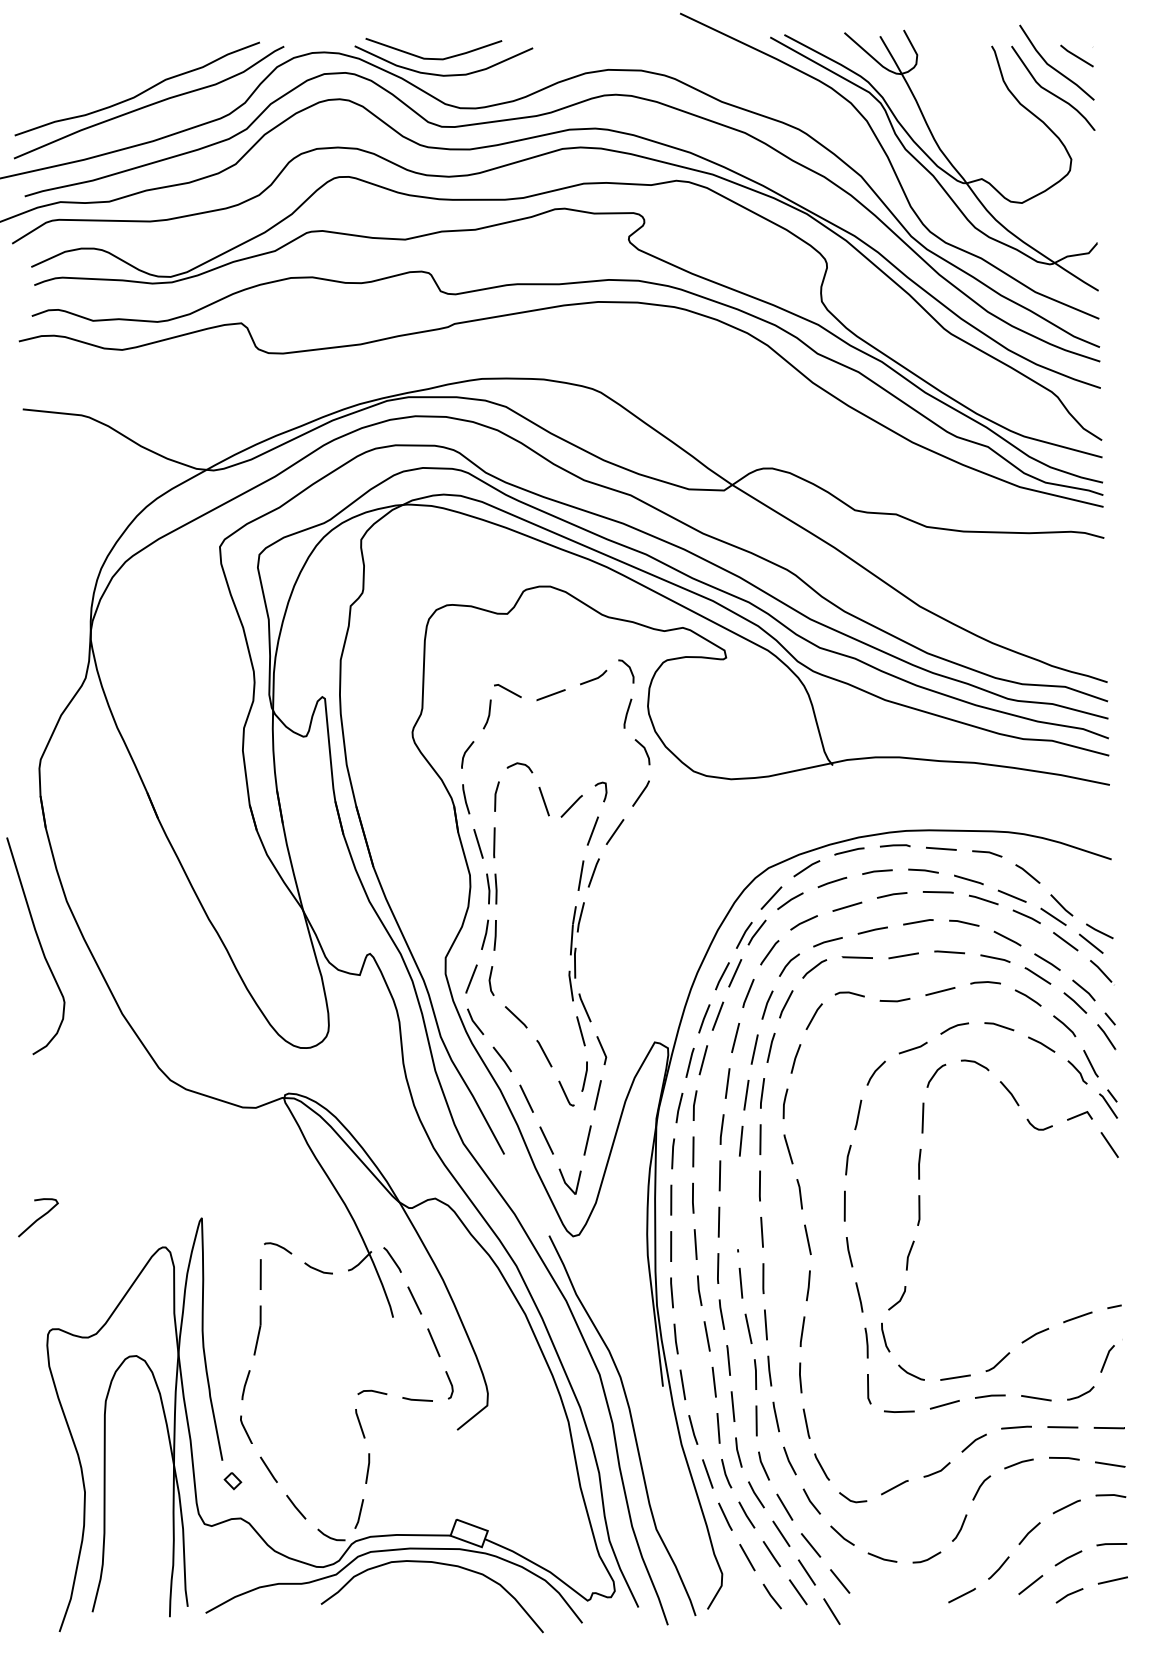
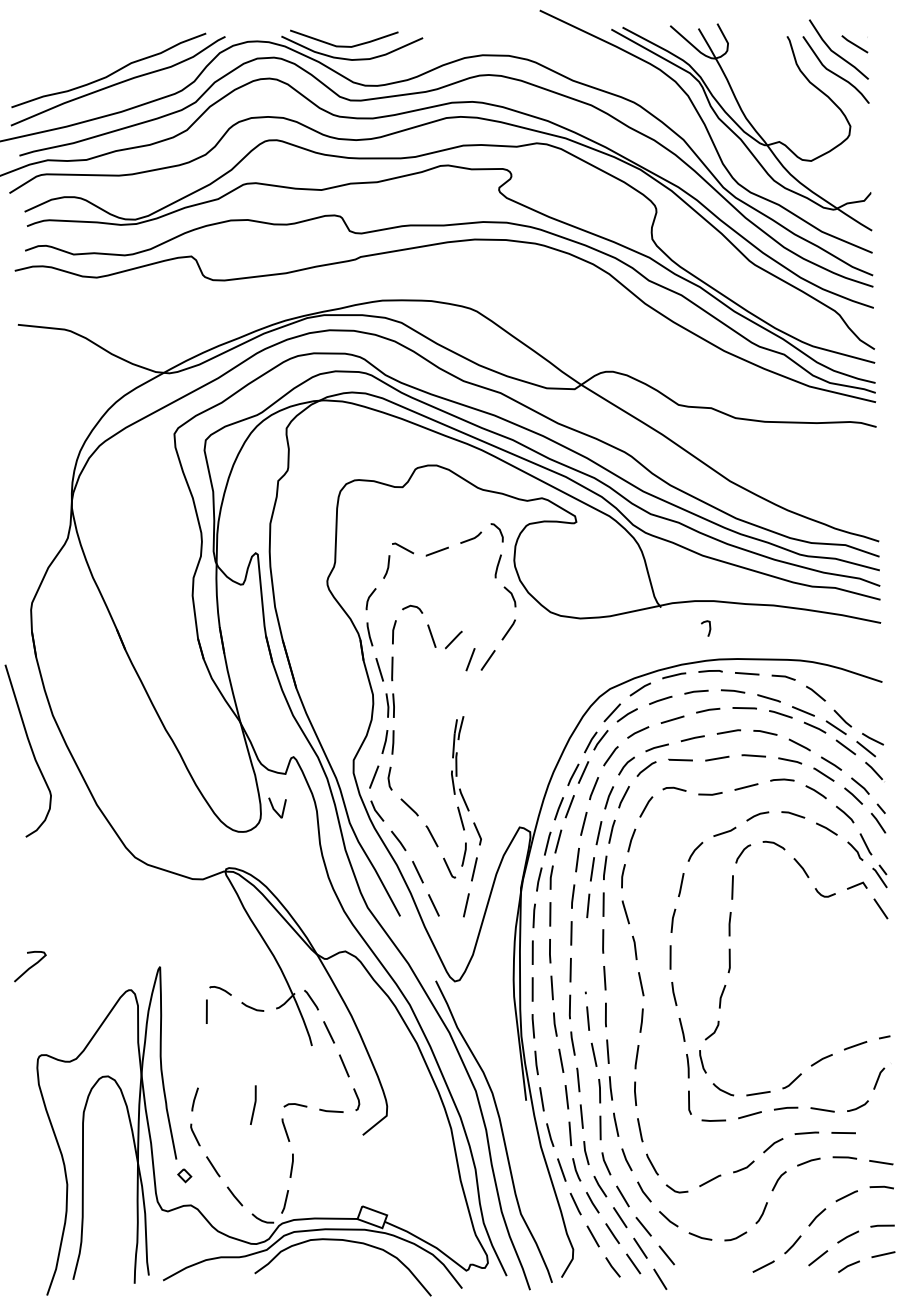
curve: (605, 791) -> (709, 628), moved
part: (589, 874) -> (467, 694), removed
part: (570, 1181) -> (277, 807), moved
part: (257, 1329) -> (253, 1104), moved
line: (1109, 1427) -> (880, 1133), removed

